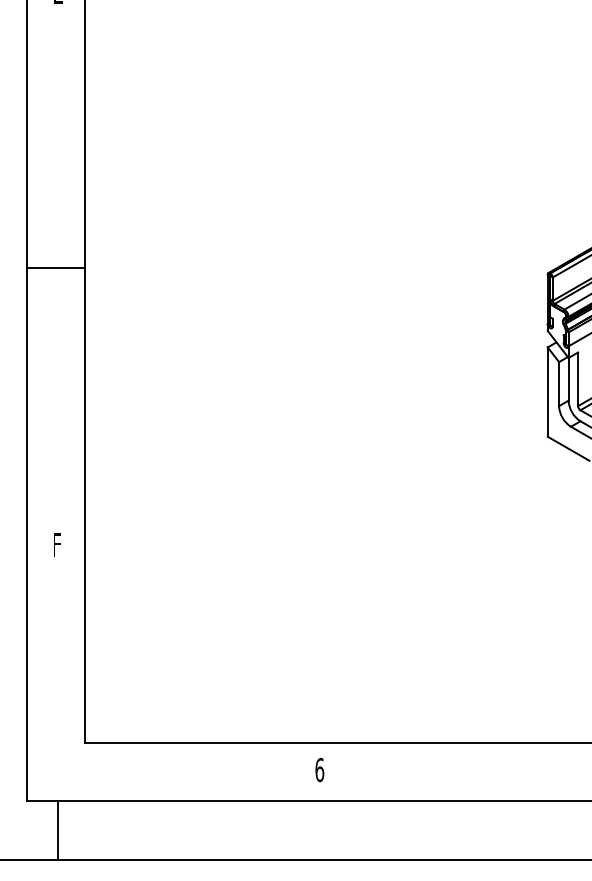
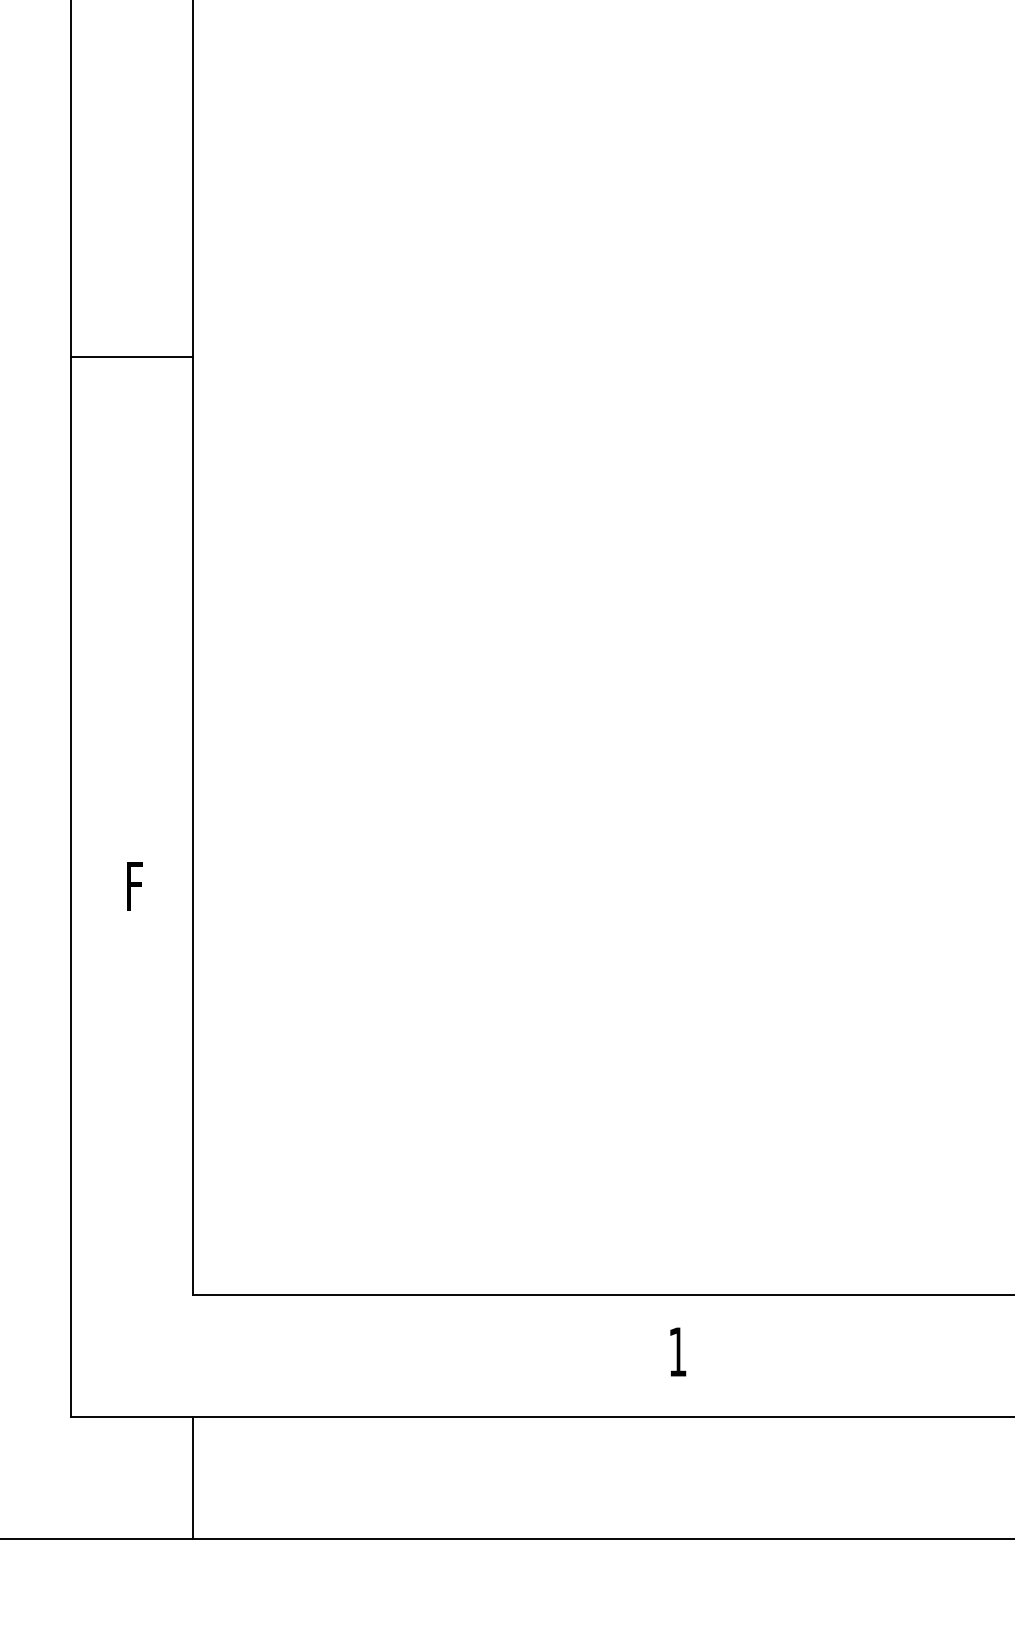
line: (55, 268) -> (131, 357), moved
text: (319, 770) -> (677, 1352), 6 -> 1
line: (58, 830) -> (193, 1477), moved

